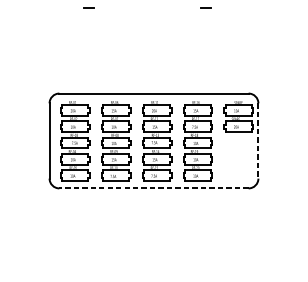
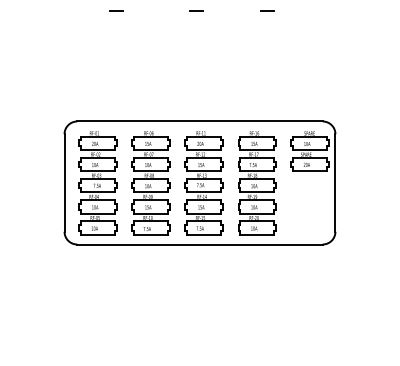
line: (151, 8) -> (196, 10), added
line: (258, 141) -> (335, 183), dashed -> solid
line: (153, 188) -> (199, 244), dashed -> solid

